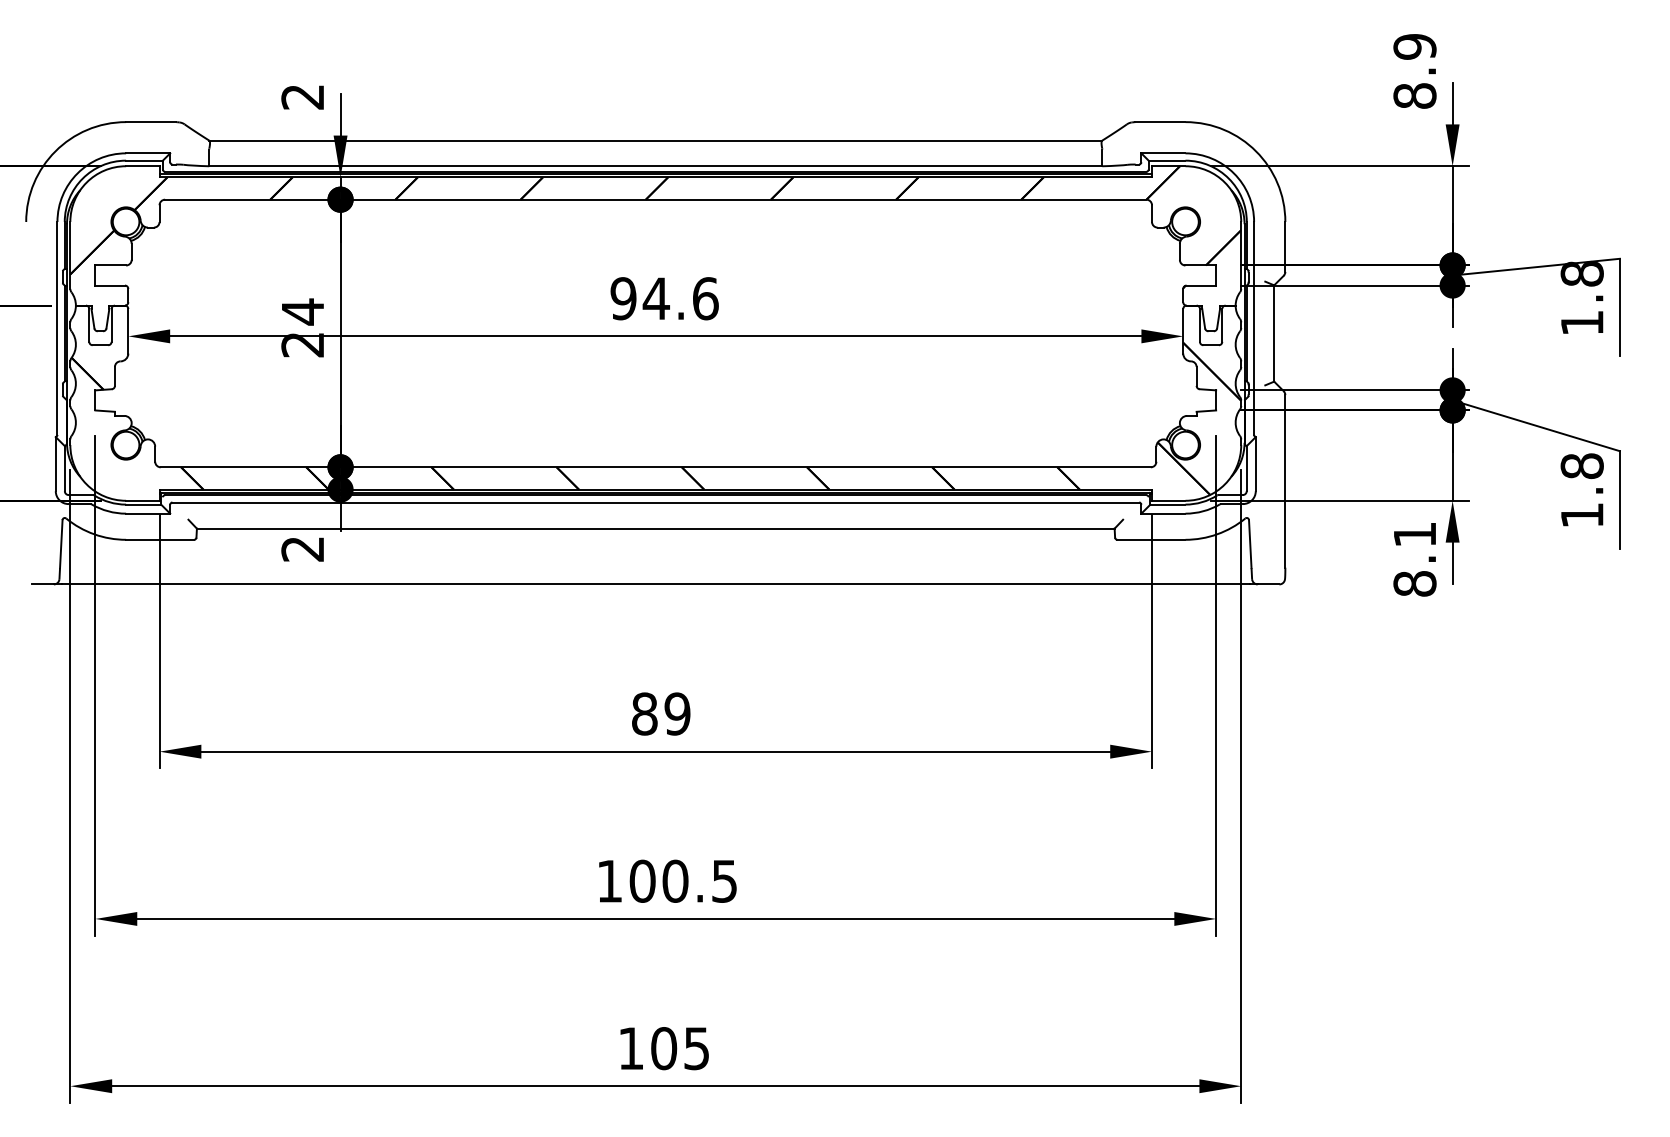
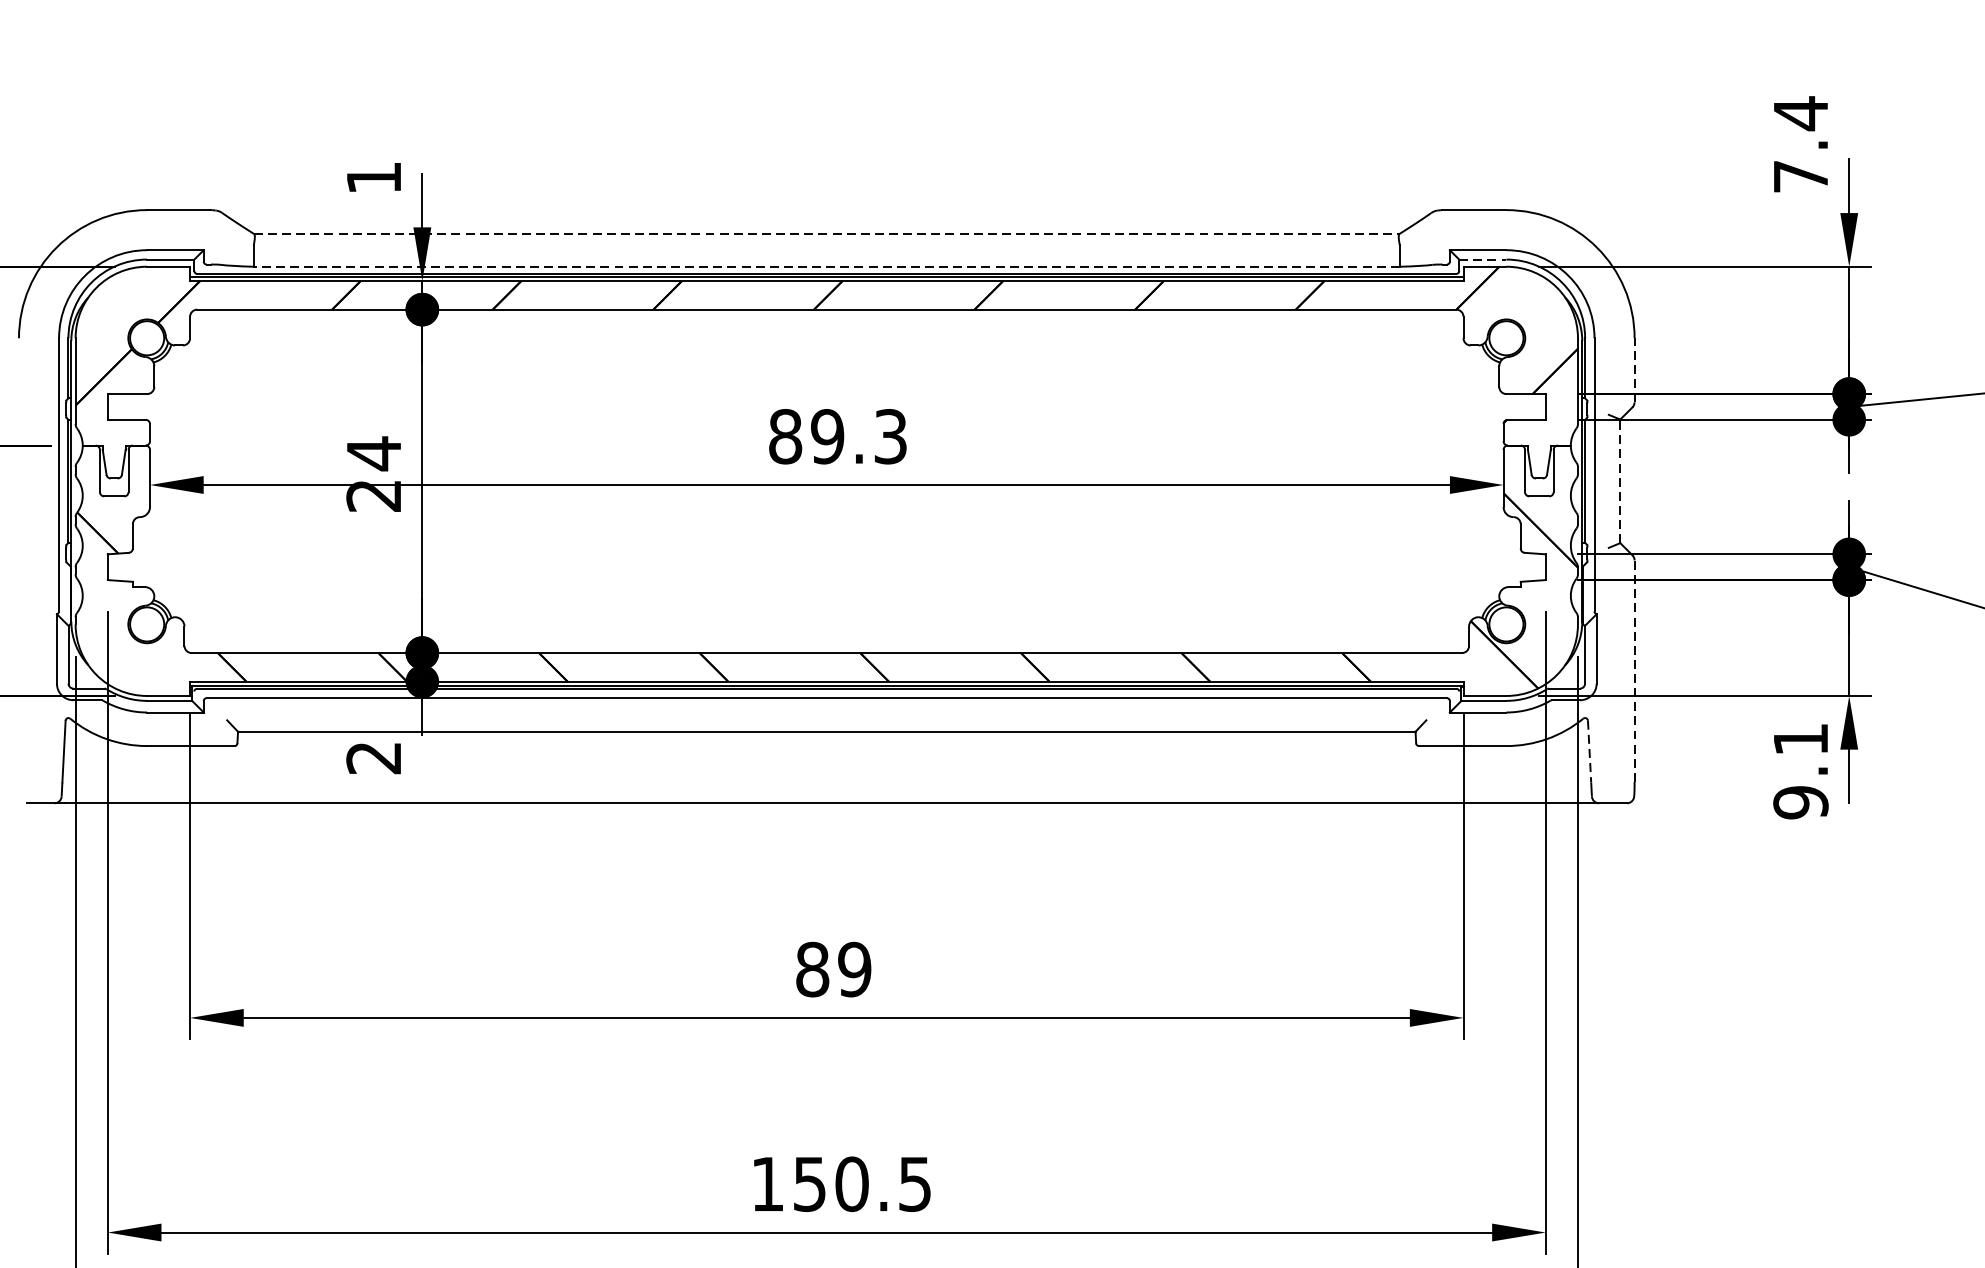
text: (1414, 70) -> (1800, 143), 8.9 -> 7.4
text: (302, 97) -> (373, 178), 2 -> 1
line: (655, 140) -> (826, 233), solid -> dashed
line: (1167, 160) -> (1483, 259), solid -> dashed
line: (655, 166) -> (826, 267), solid -> dashed
line: (1285, 246) -> (1634, 369), solid -> dashed
text: (664, 298) -> (837, 436), 94.6 -> 89.3
line: (1274, 333) -> (1620, 481), solid -> dashed
line: (1285, 480) -> (1634, 669), solid -> dashed
line: (1250, 544) -> (1589, 752), solid -> dashed
text: (1414, 583) -> (1800, 802), 8.1 -> 9.1
text: (642, 880) -> (809, 1183), 100.5 -> 150.5

